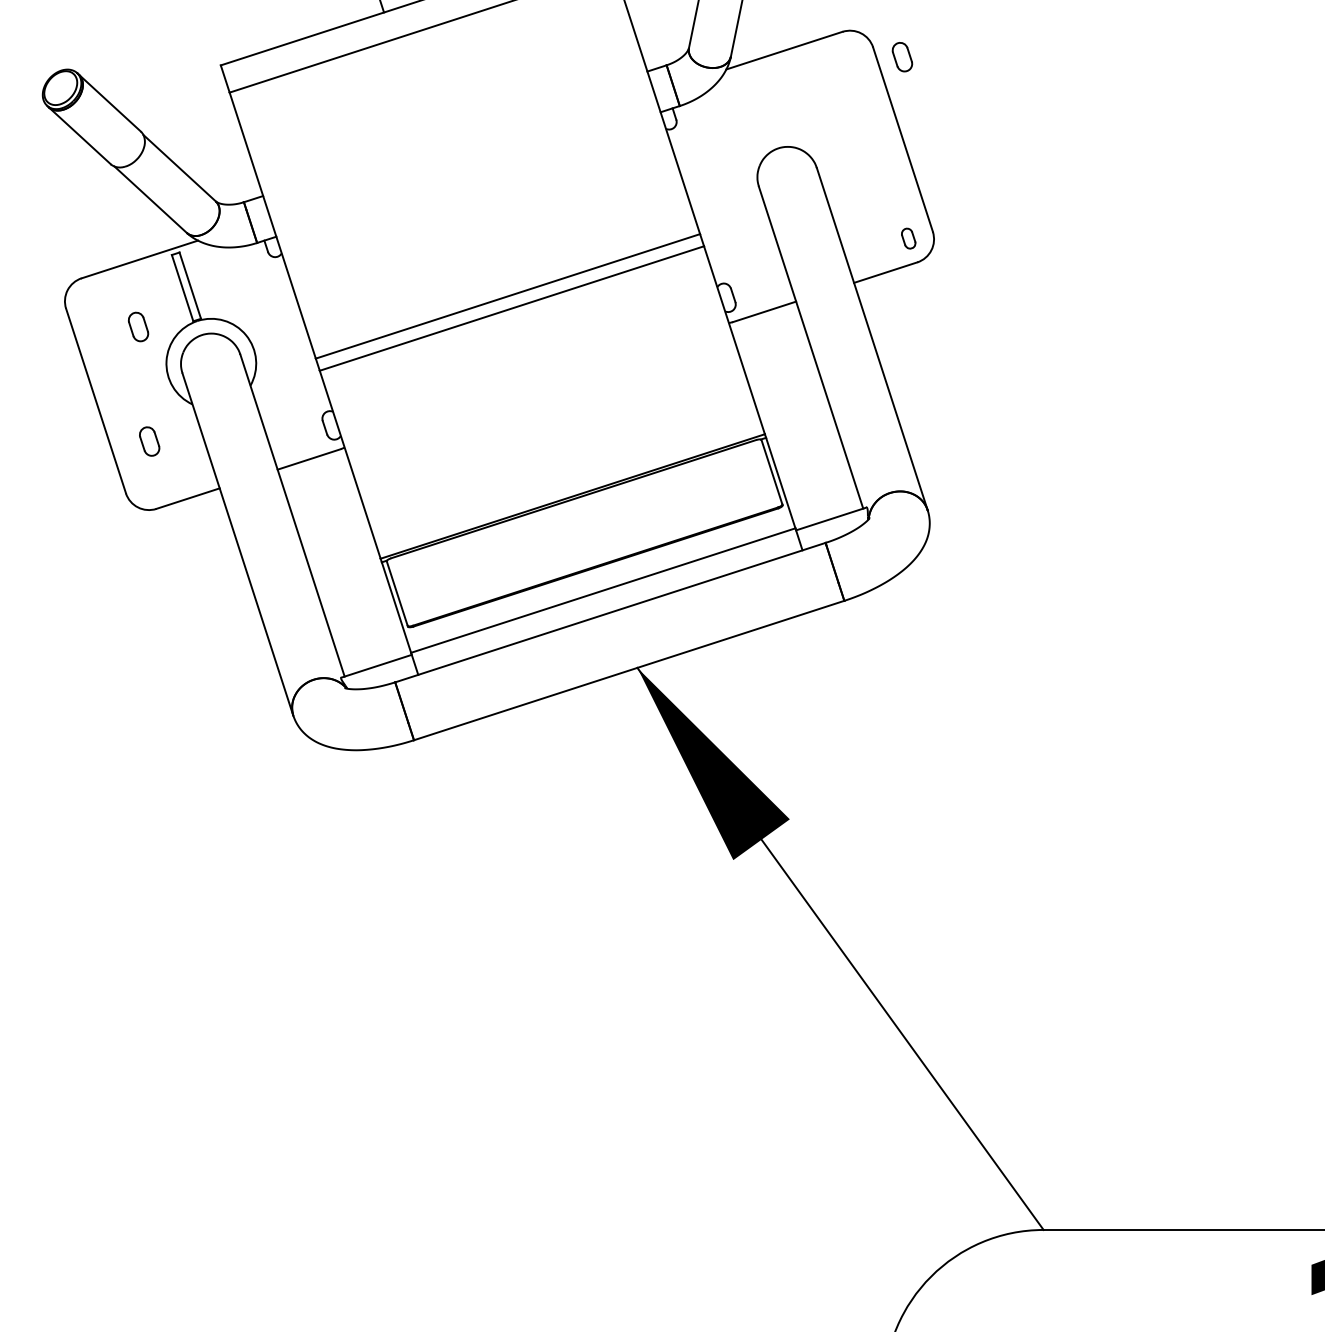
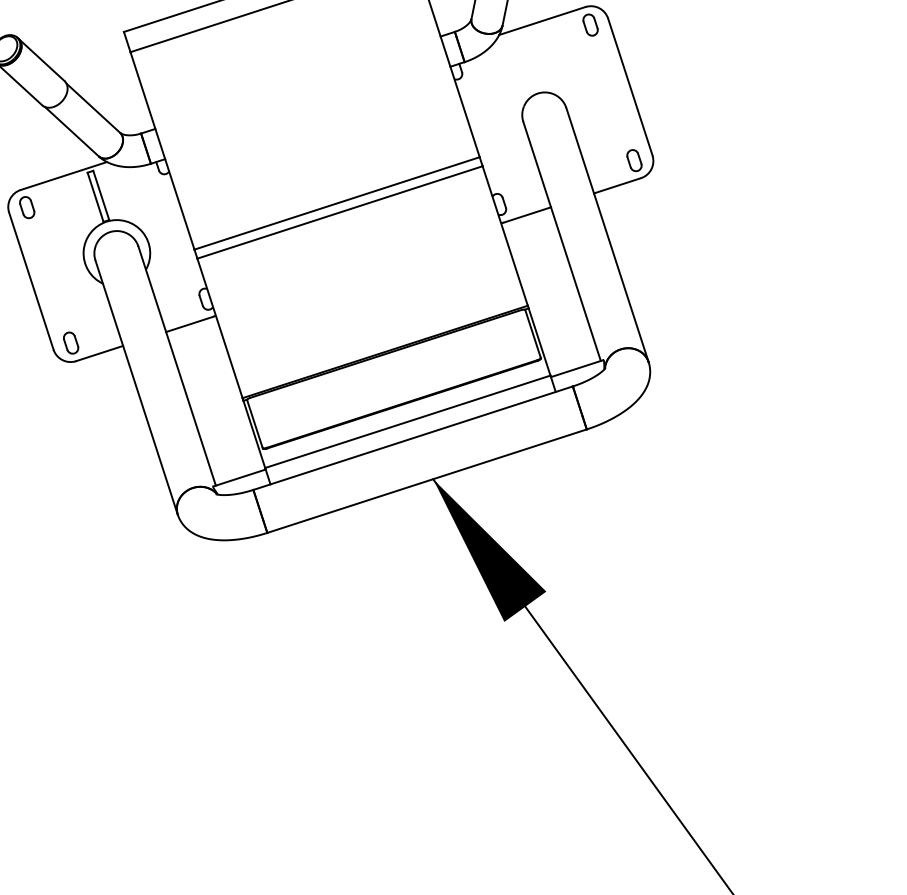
part: (902, 57) -> (590, 25), moved
part: (908, 238) -> (634, 160), size x1.43
part: (138, 326) -> (27, 207), moved
part: (149, 441) -> (71, 343), moved

